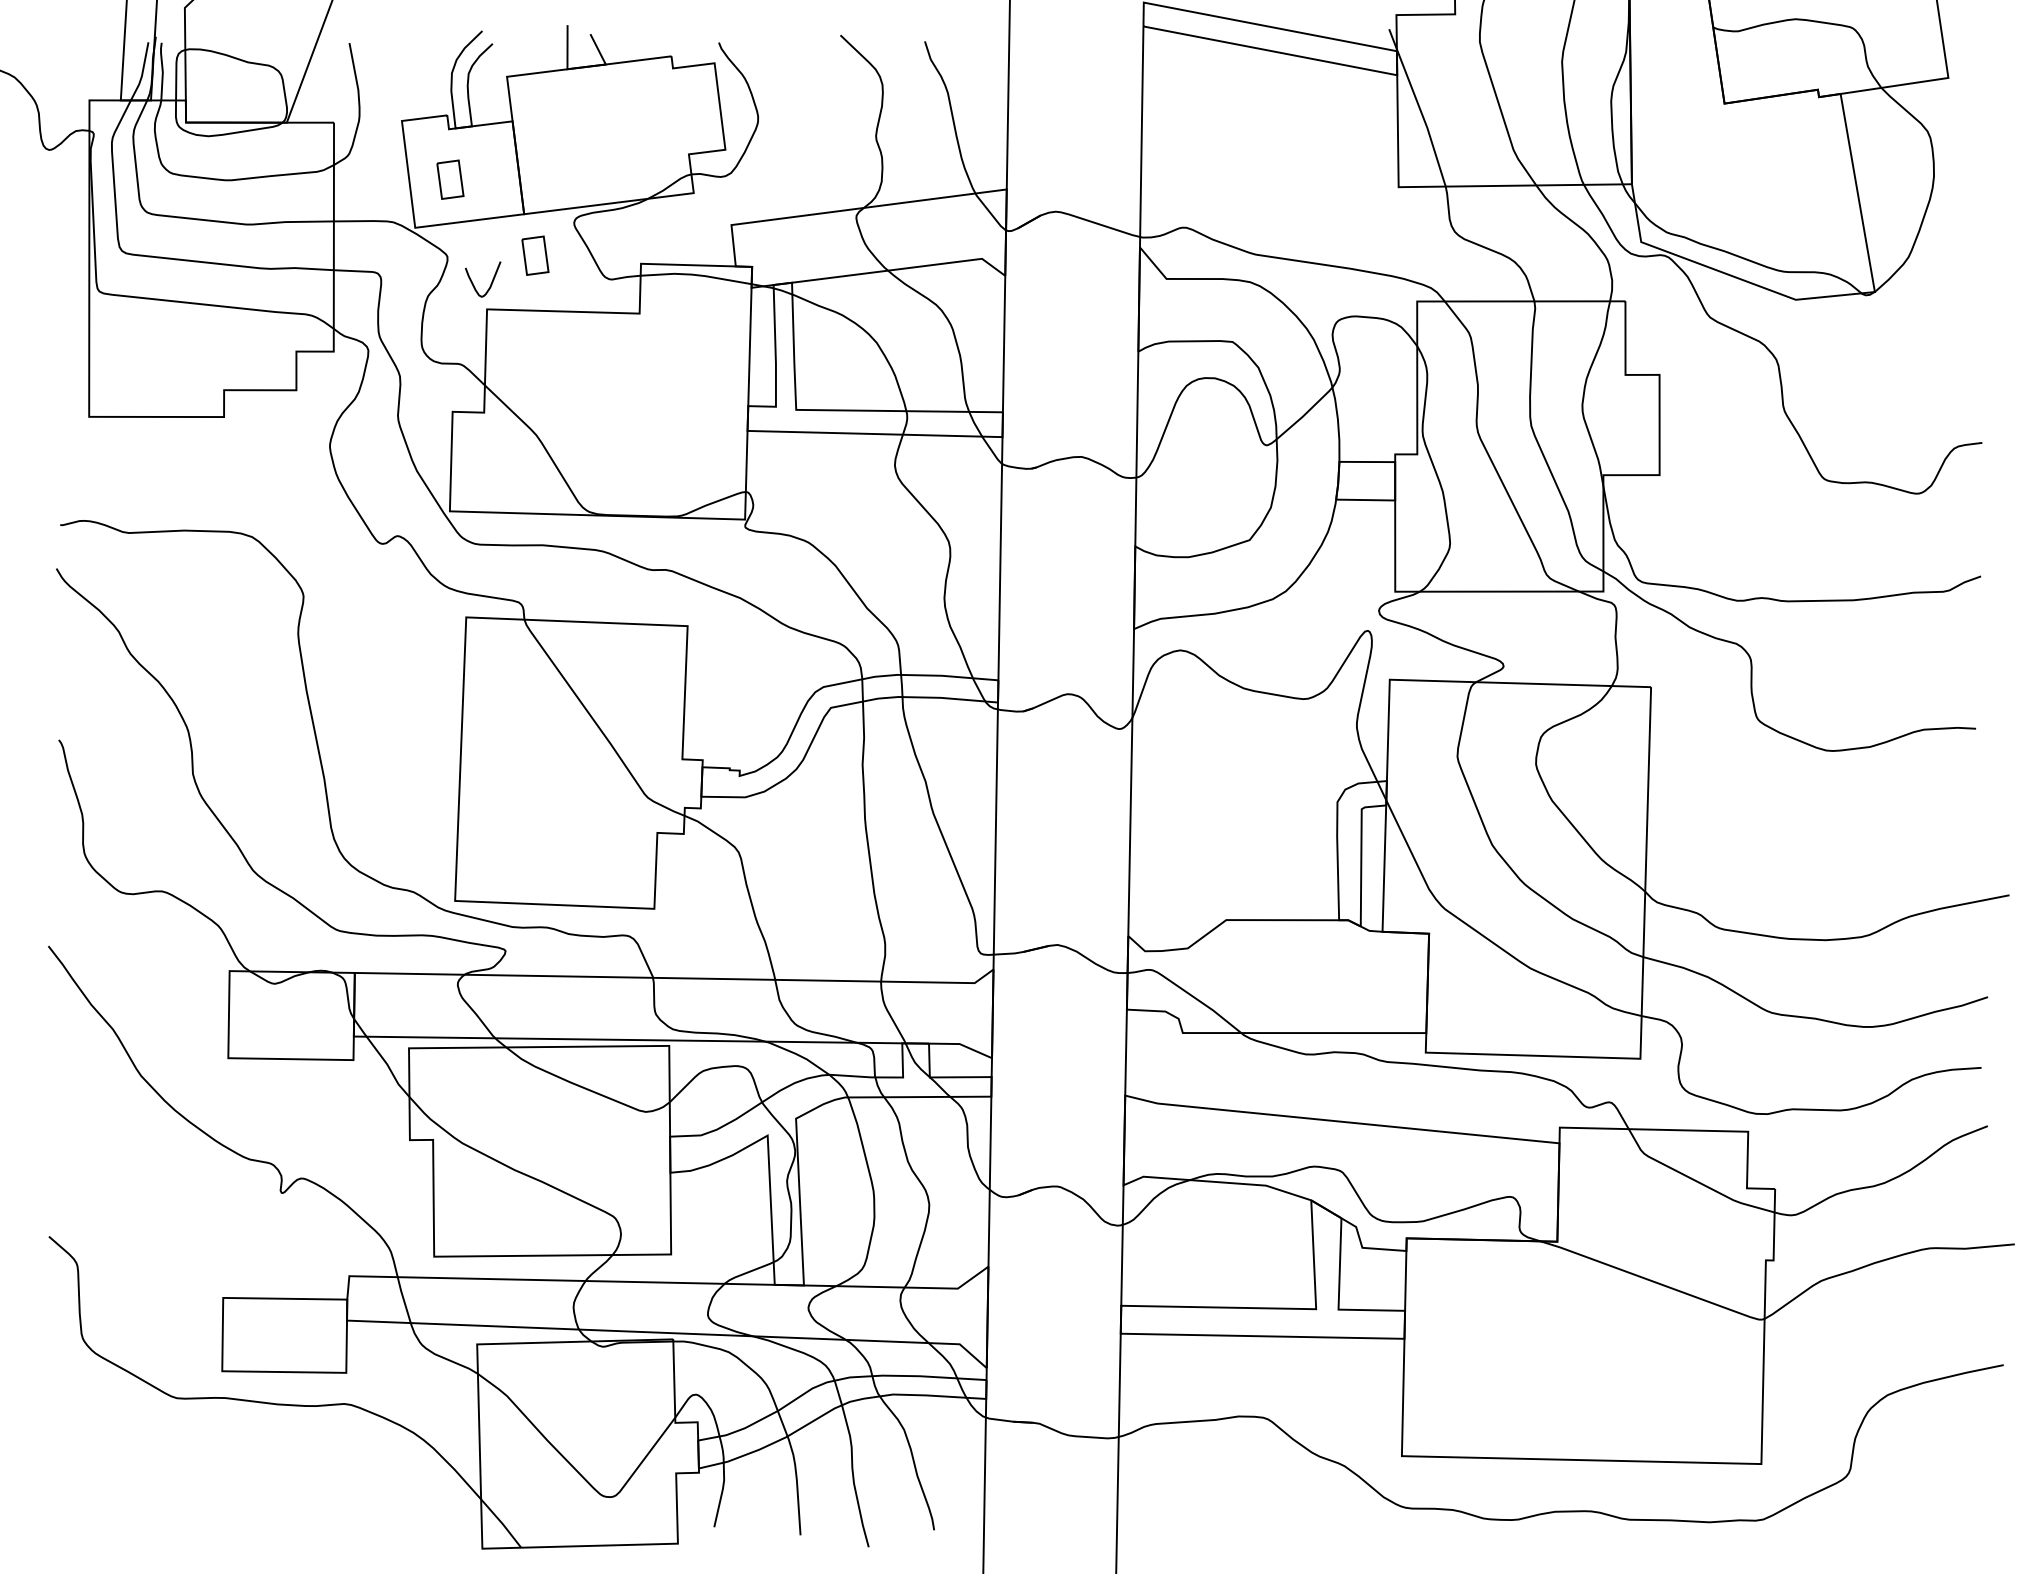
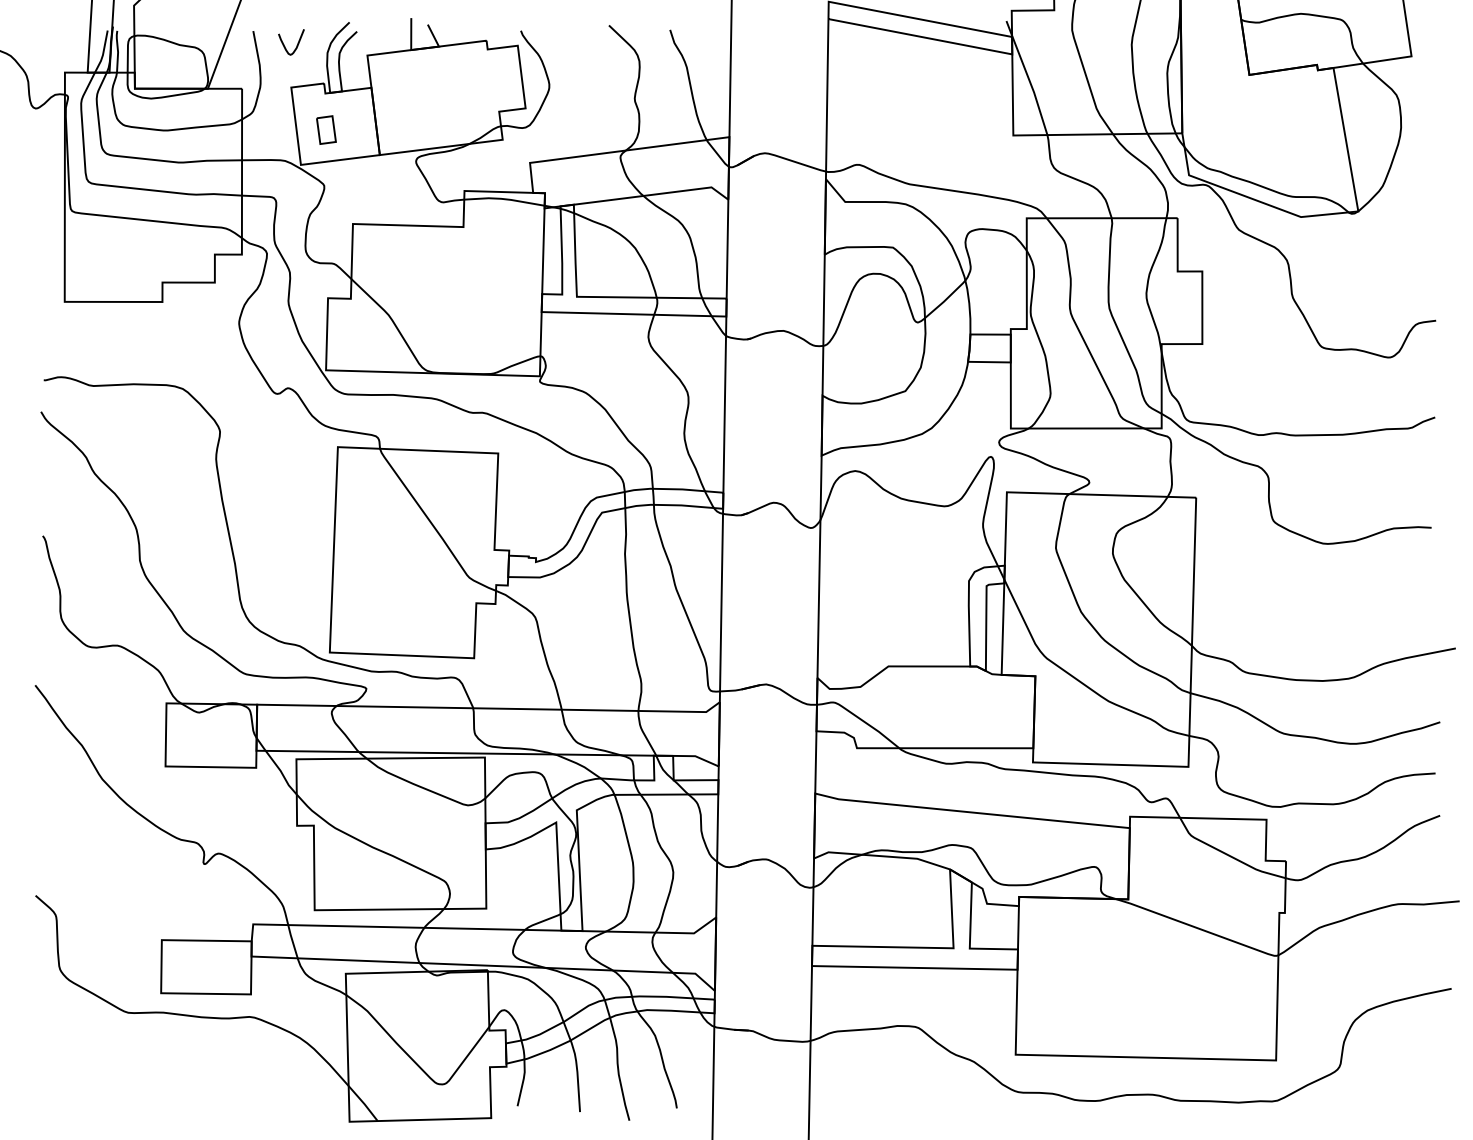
part: (535, 255) -> (388, 184), removed
curve: (490, 283) -> (296, 45), moved

